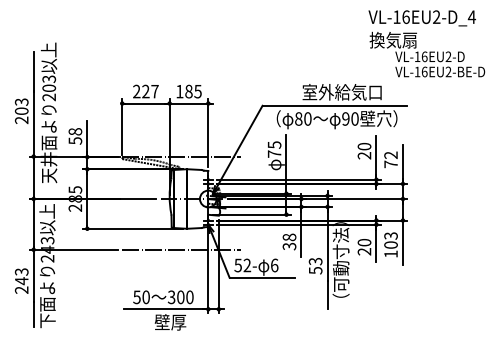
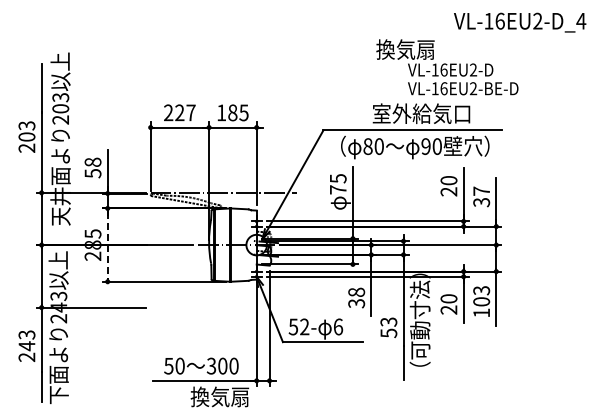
text: (427, 54) -> (447, 67), moved
text: (390, 159) -> (481, 196), 72 -> 37
line: (87, 199) -> (107, 245), solid -> dashed
line: (181, 249) -> (223, 307), removed
text: (178, 321) -> (219, 396), 壁厚 -> 換気扇

